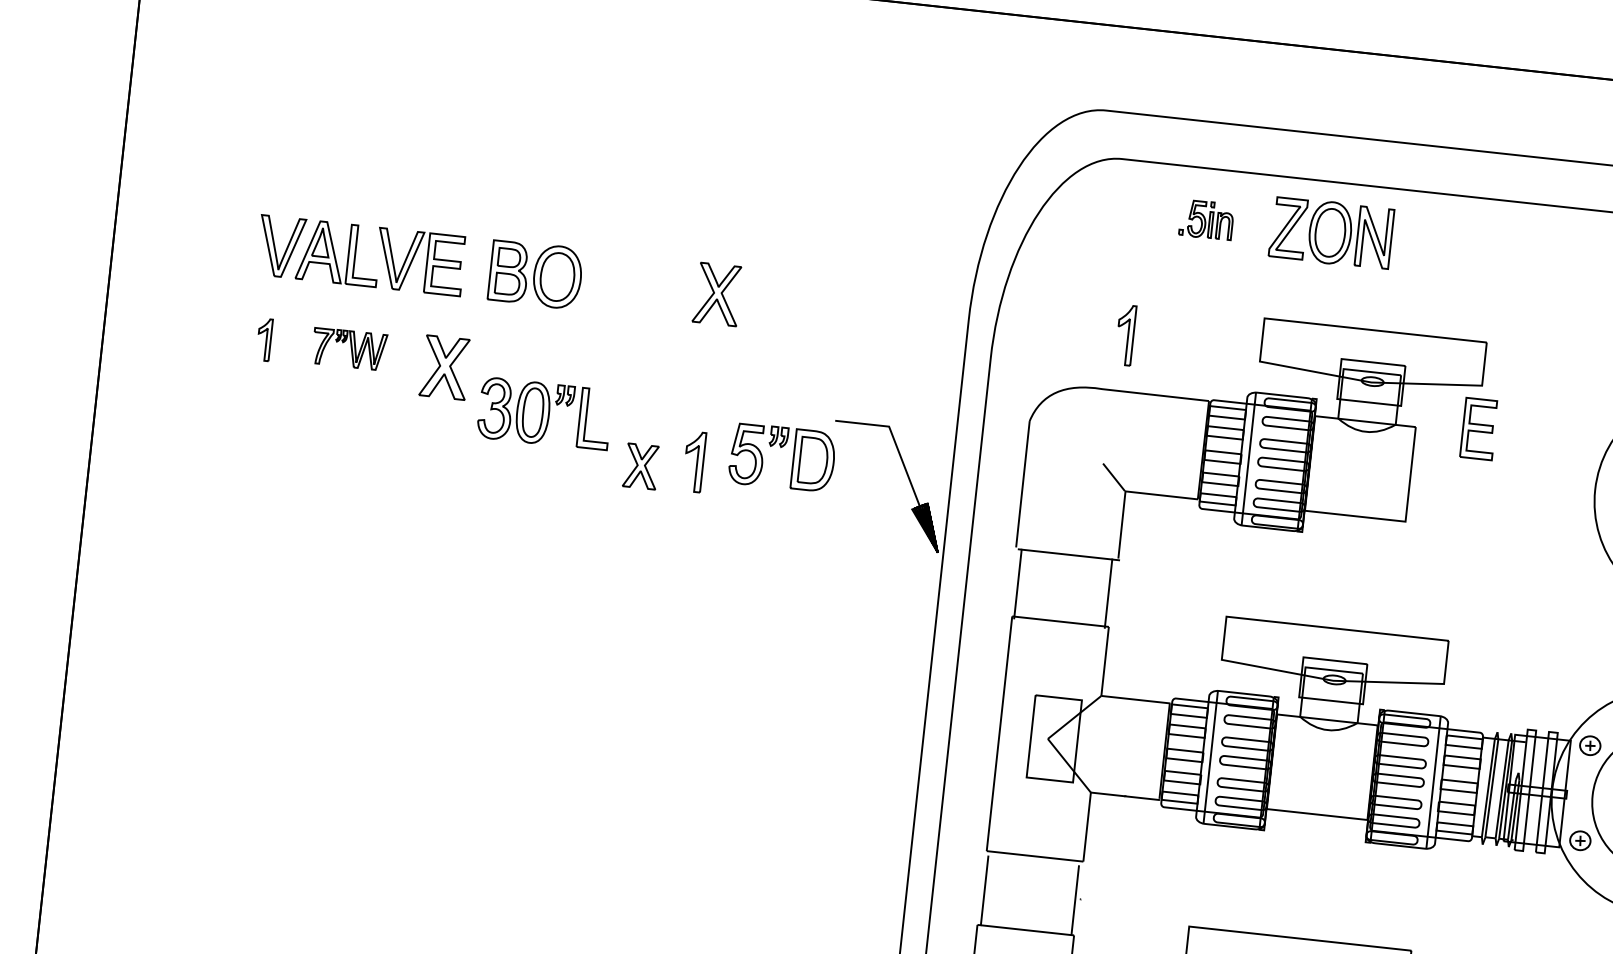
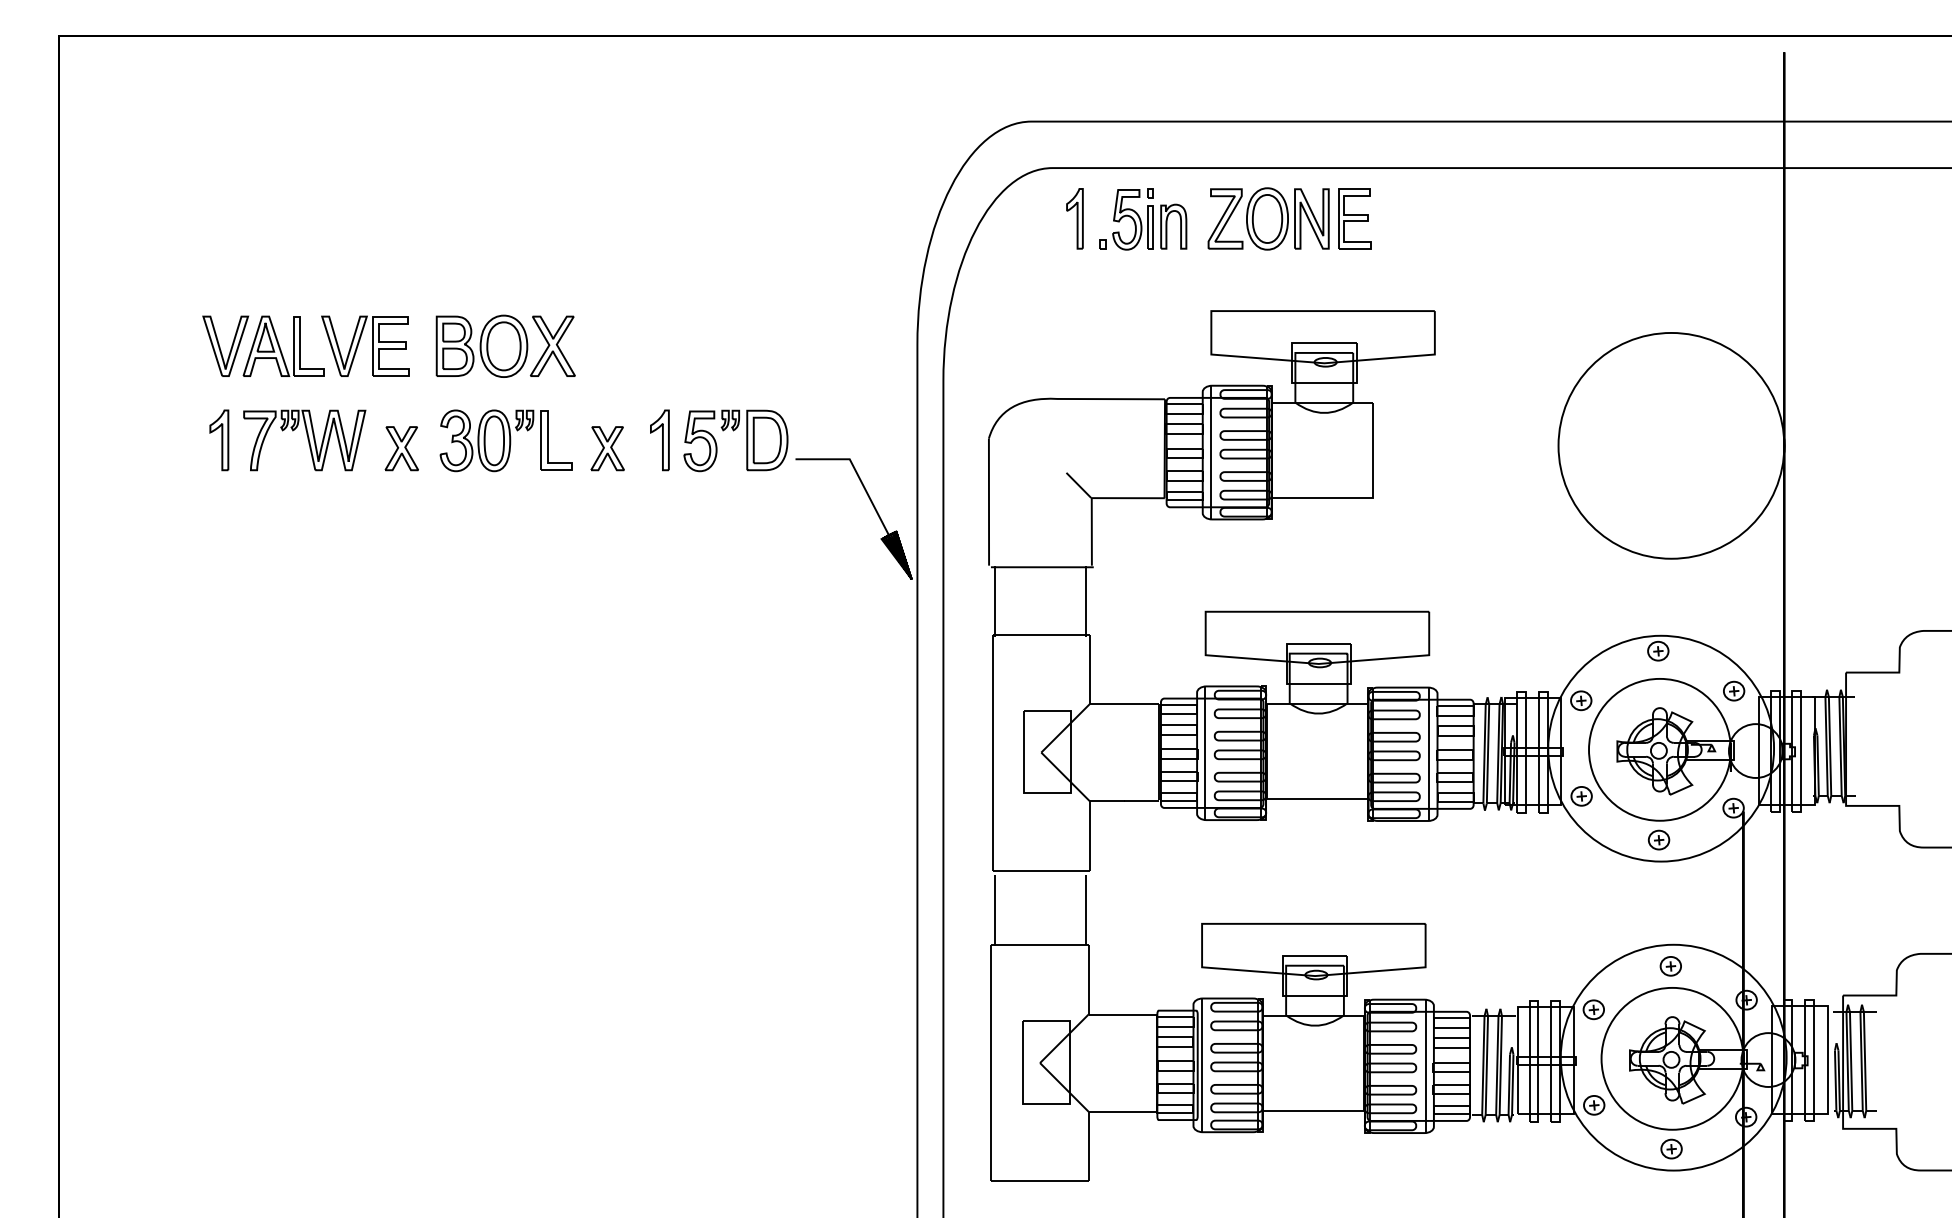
part: (1207, 219) -> (1143, 219), size x1.67
part: (717, 293) -> (552, 345), moved
part: (1125, 334) -> (1074, 218), moved
part: (264, 339) -> (219, 440), size x1.43
part: (349, 349) -> (304, 440), size x1.67
part: (444, 367) -> (401, 448), size x0.71
part: (544, 413) -> (505, 440), moved
part: (1479, 428) -> (1354, 218), moved
part: (780, 448) -> (733, 431), moved
part: (693, 461) -> (659, 440), moved
part: (641, 466) -> (607, 448), moved

